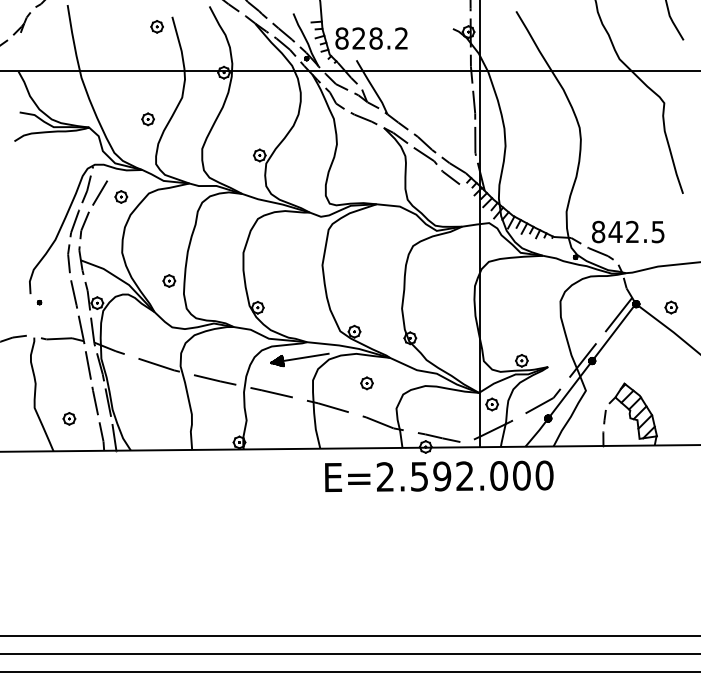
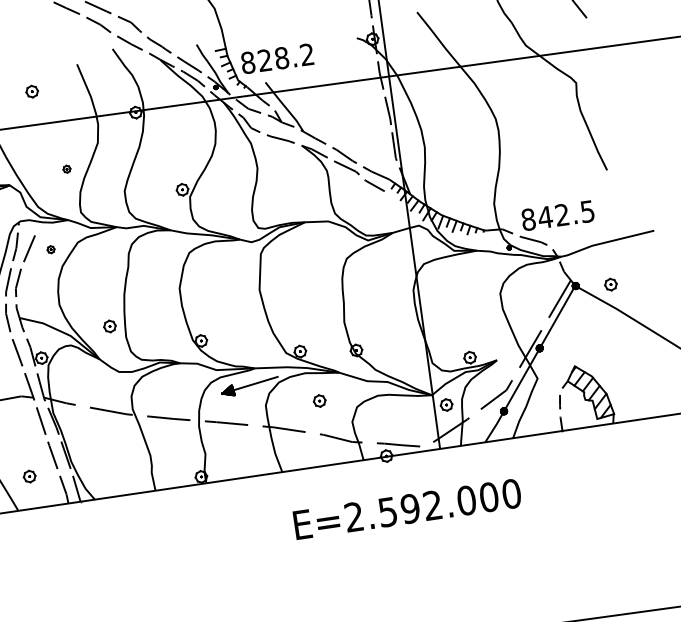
part: (156, 26) -> (31, 91), moved
part: (147, 119) -> (66, 169), size x0.6
part: (121, 196) -> (51, 249), size x0.6
text: (439, 475) -> (407, 508), moved

